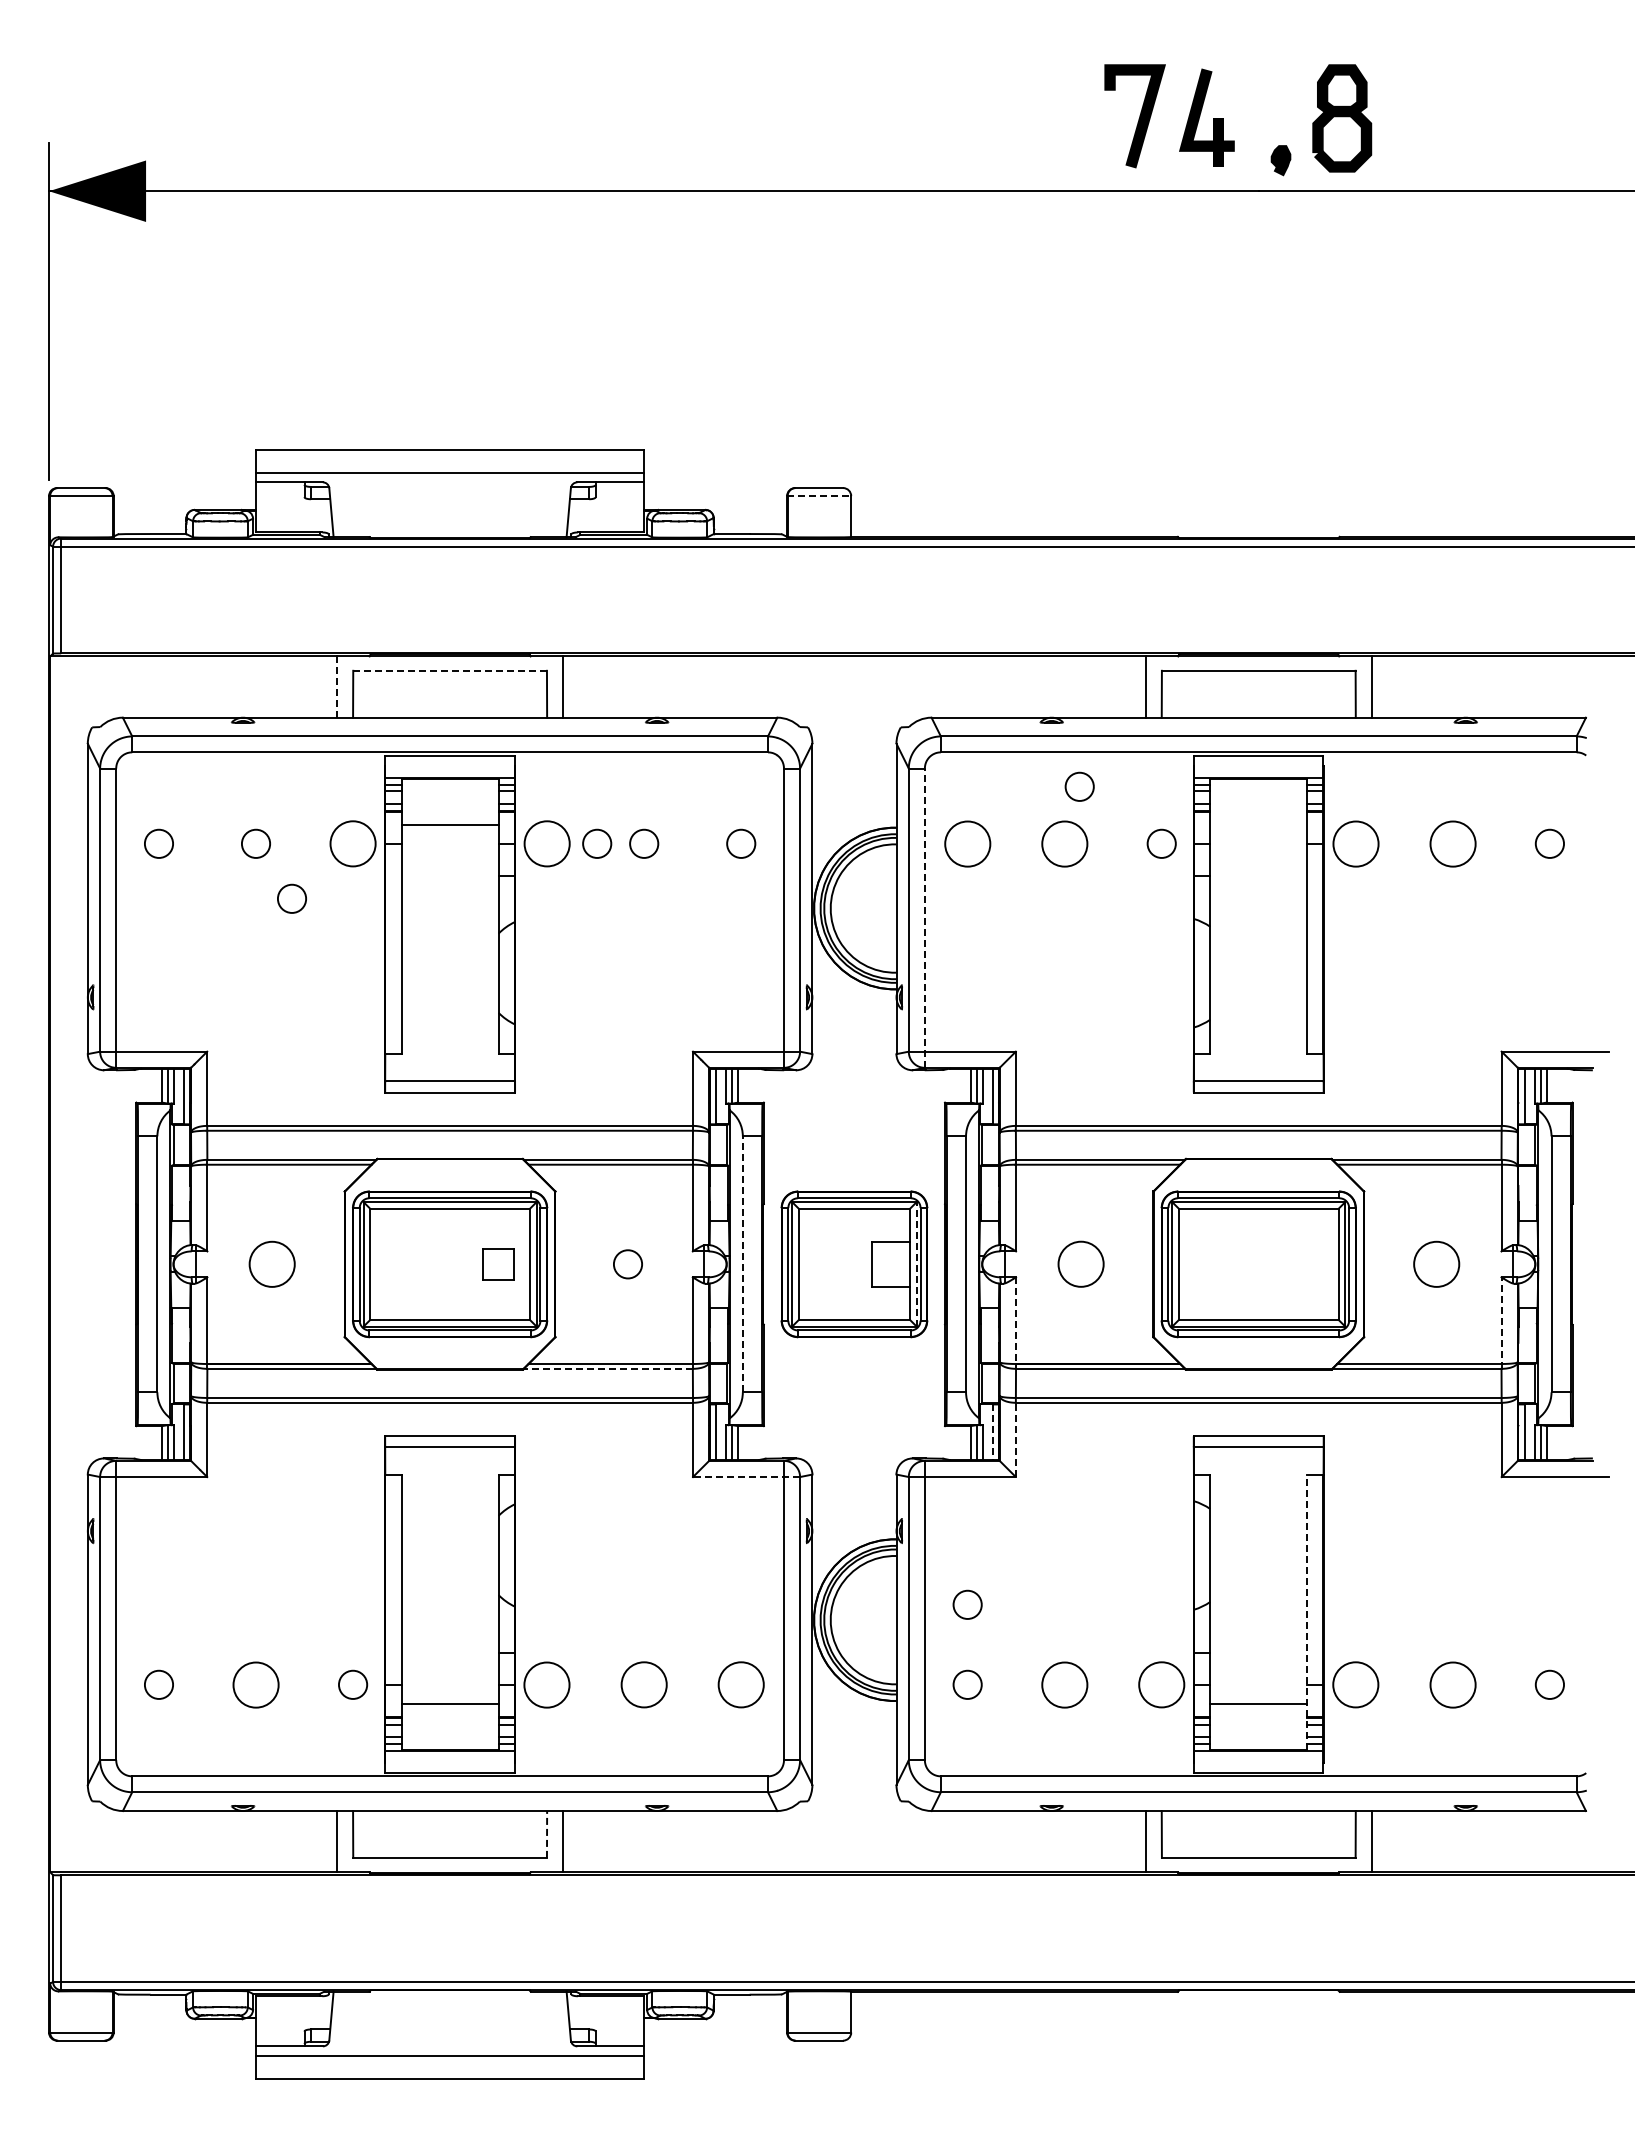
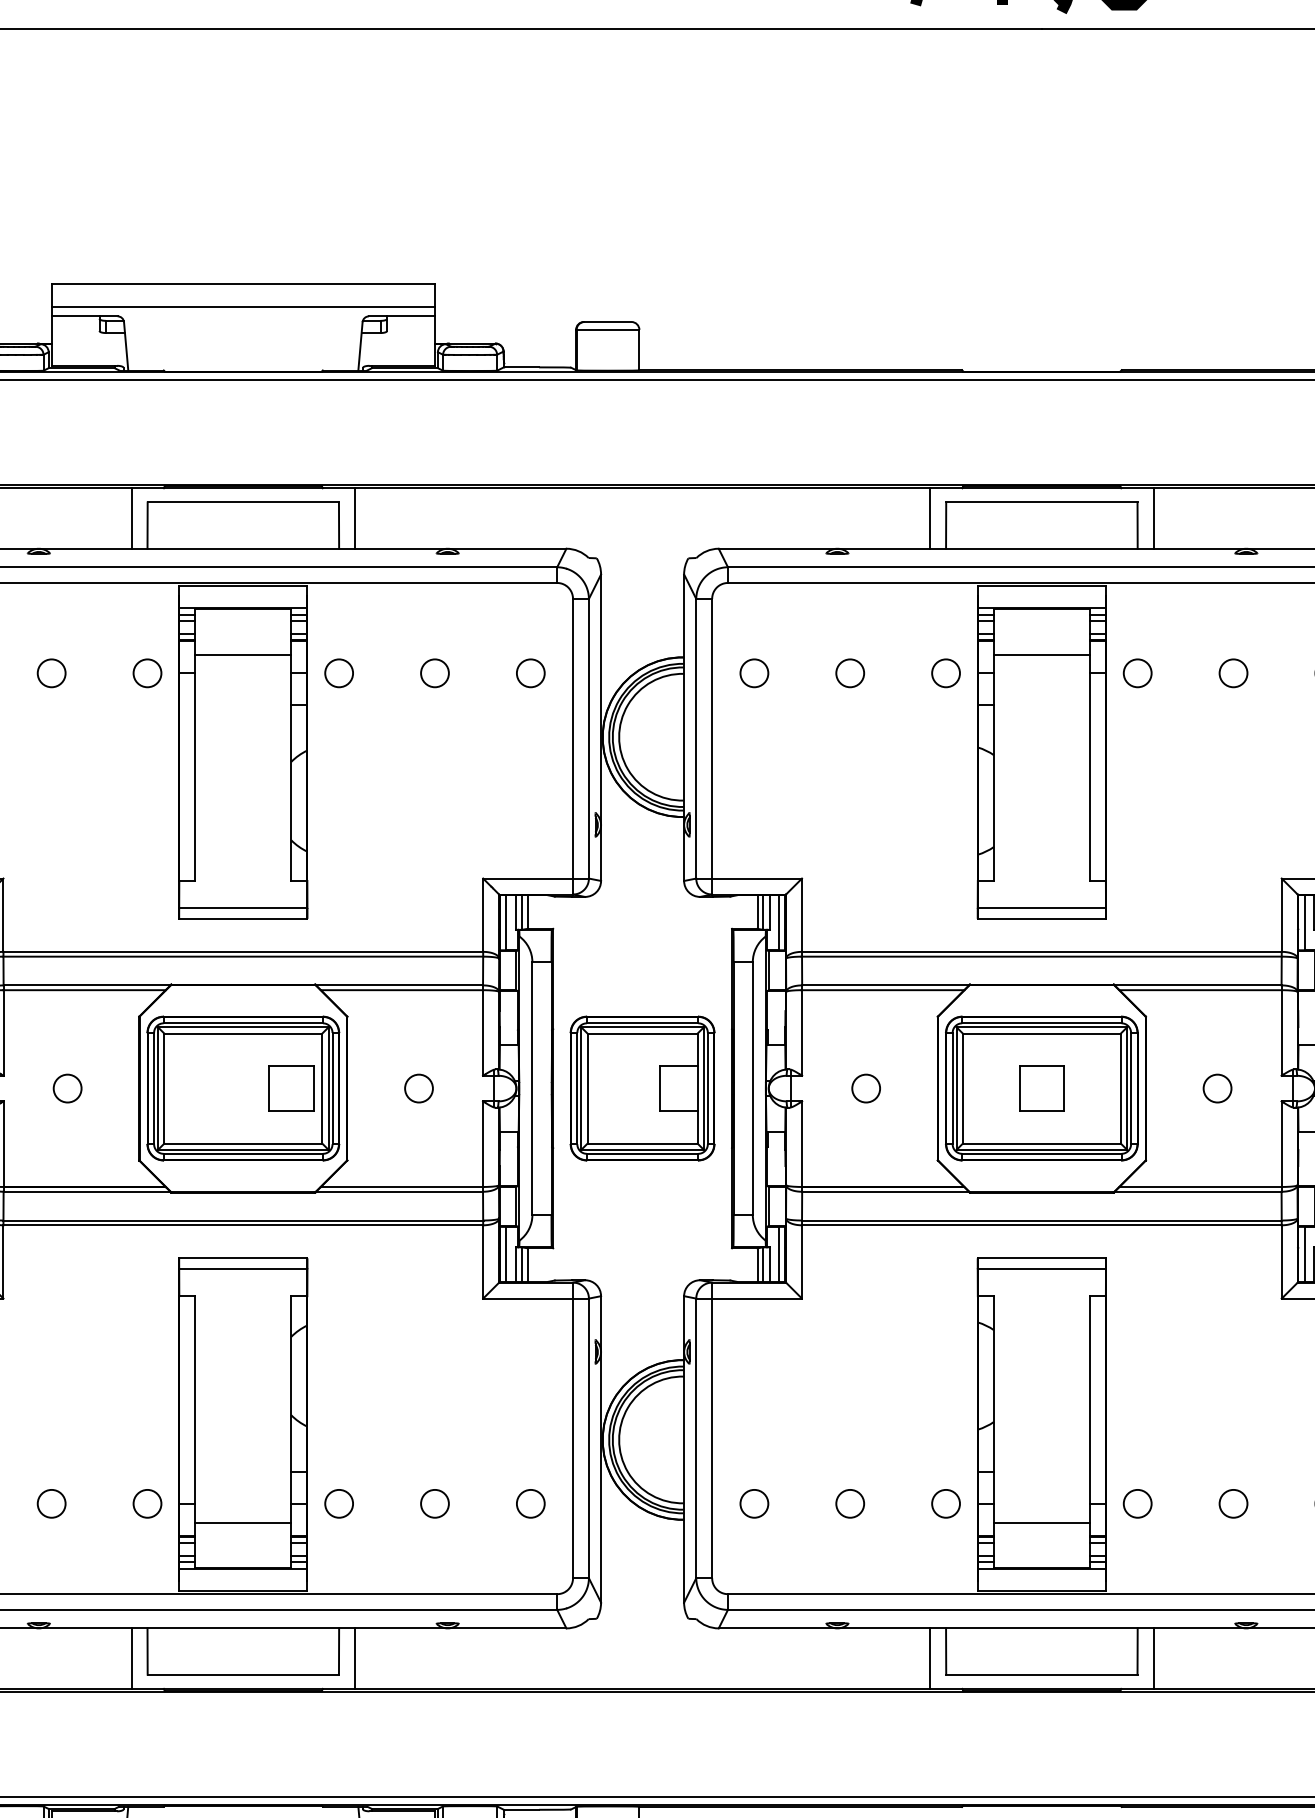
line: (819, 496) -> (608, 330), dashed -> solid
line: (450, 670) -> (243, 502), dashed -> solid
line: (336, 686) -> (131, 517), dashed -> solid
circle: (1079, 786) -> (864, 616), removed
line: (1258, 824) -> (1041, 654), added
circle: (352, 843) -> (146, 672), size x0.62
circle: (547, 843) -> (339, 672), size x0.62
circle: (597, 843) -> (388, 672), removed
circle: (967, 843) -> (754, 672), size x0.62
circle: (1064, 843) -> (850, 672), size x0.62
circle: (1355, 843) -> (1137, 672), size x0.62
circle: (1452, 843) -> (1233, 672), size x0.62
circle: (291, 898) -> (86, 727), removed
line: (924, 918) -> (711, 747), dashed -> solid
line: (916, 1263) -> (703, 1087), dashed -> solid
circle: (272, 1264) -> (67, 1088), size x0.62
part: (498, 1264) -> (291, 1088), size x1.43
line: (742, 1264) -> (532, 1088), dashed -> solid
circle: (1080, 1264) -> (865, 1088), size x0.62
part: (1258, 1264) -> (1041, 1088), added
circle: (1436, 1264) -> (1217, 1088), size x0.62
line: (1016, 1323) -> (802, 1146), dashed -> solid
line: (1501, 1323) -> (1281, 1146), dashed -> solid
line: (607, 1368) -> (398, 1191), dashed -> solid
line: (992, 1432) -> (778, 1254), dashed -> solid
line: (1015, 1439) -> (801, 1261), dashed -> solid
line: (746, 1477) -> (536, 1299), dashed -> solid
circle: (967, 1604) -> (754, 1424), removed
line: (1307, 1611) -> (1089, 1431), dashed -> solid
circle: (255, 1684) -> (51, 1503), size x0.62
circle: (547, 1684) -> (339, 1503), size x0.62
circle: (644, 1684) -> (435, 1503), size x0.62
circle: (741, 1684) -> (531, 1503), size x0.62
circle: (1064, 1684) -> (850, 1503), size x0.62
circle: (1161, 1684) -> (945, 1503), size x0.62
circle: (1355, 1684) -> (1137, 1503), size x0.62
circle: (1452, 1684) -> (1233, 1503), size x0.62
line: (547, 1833) -> (339, 1650), dashed -> solid

